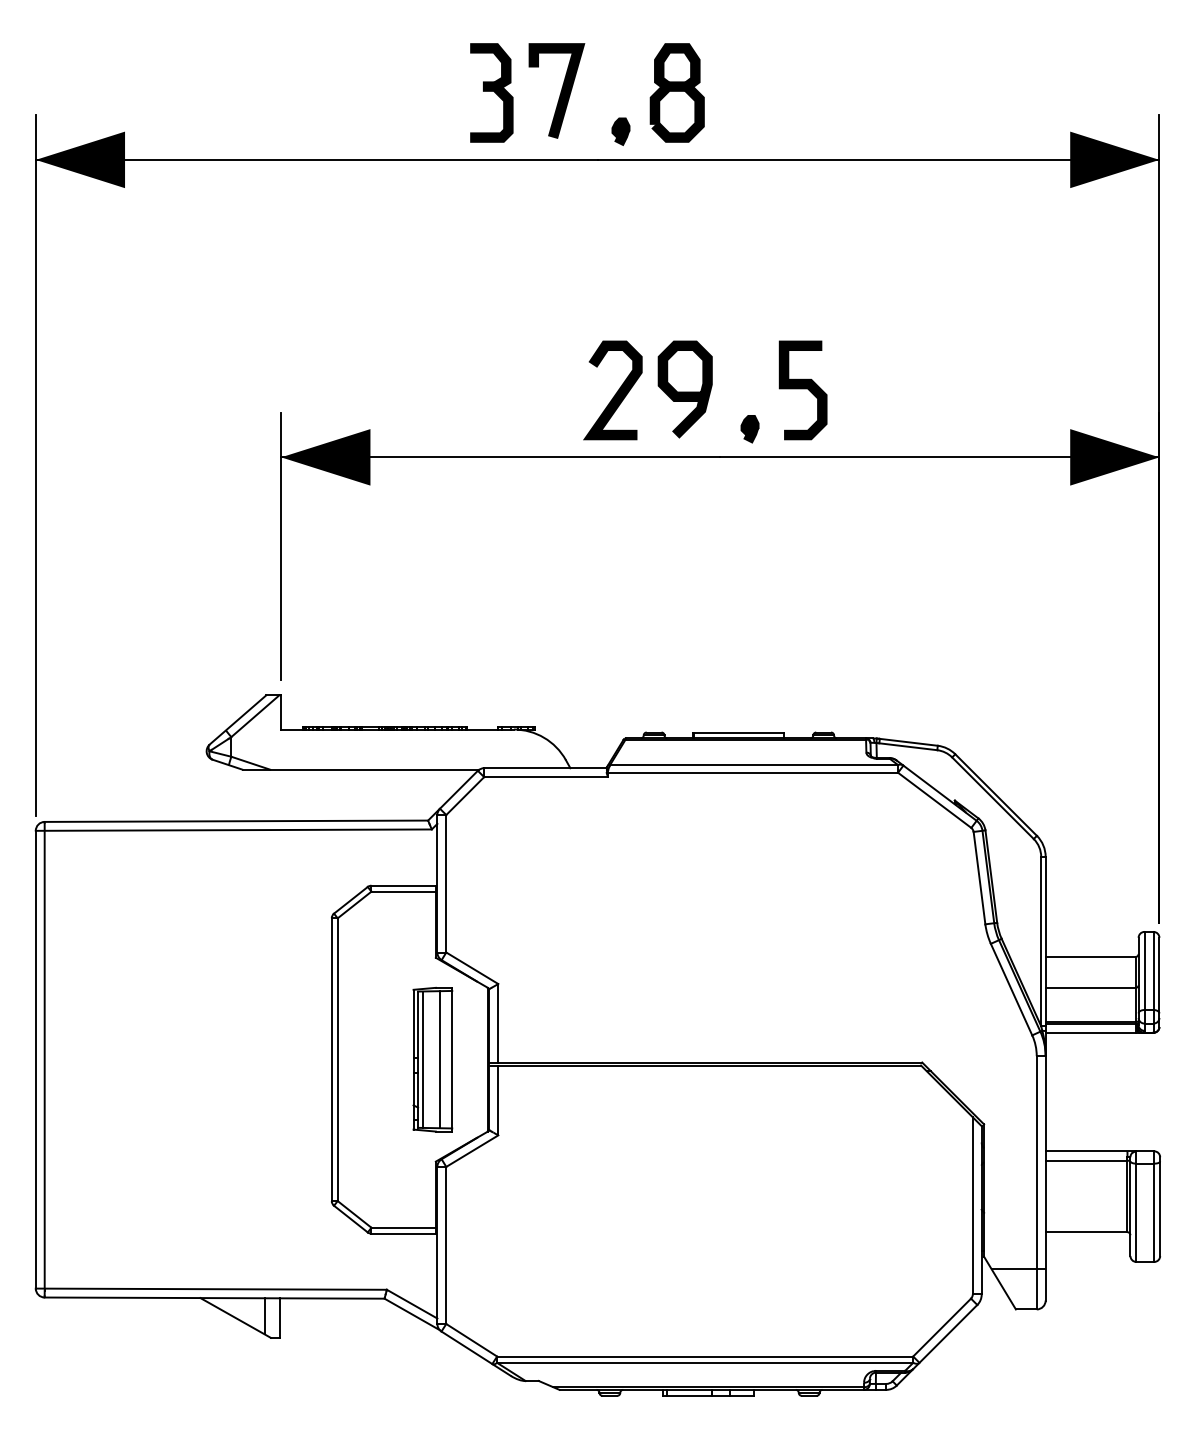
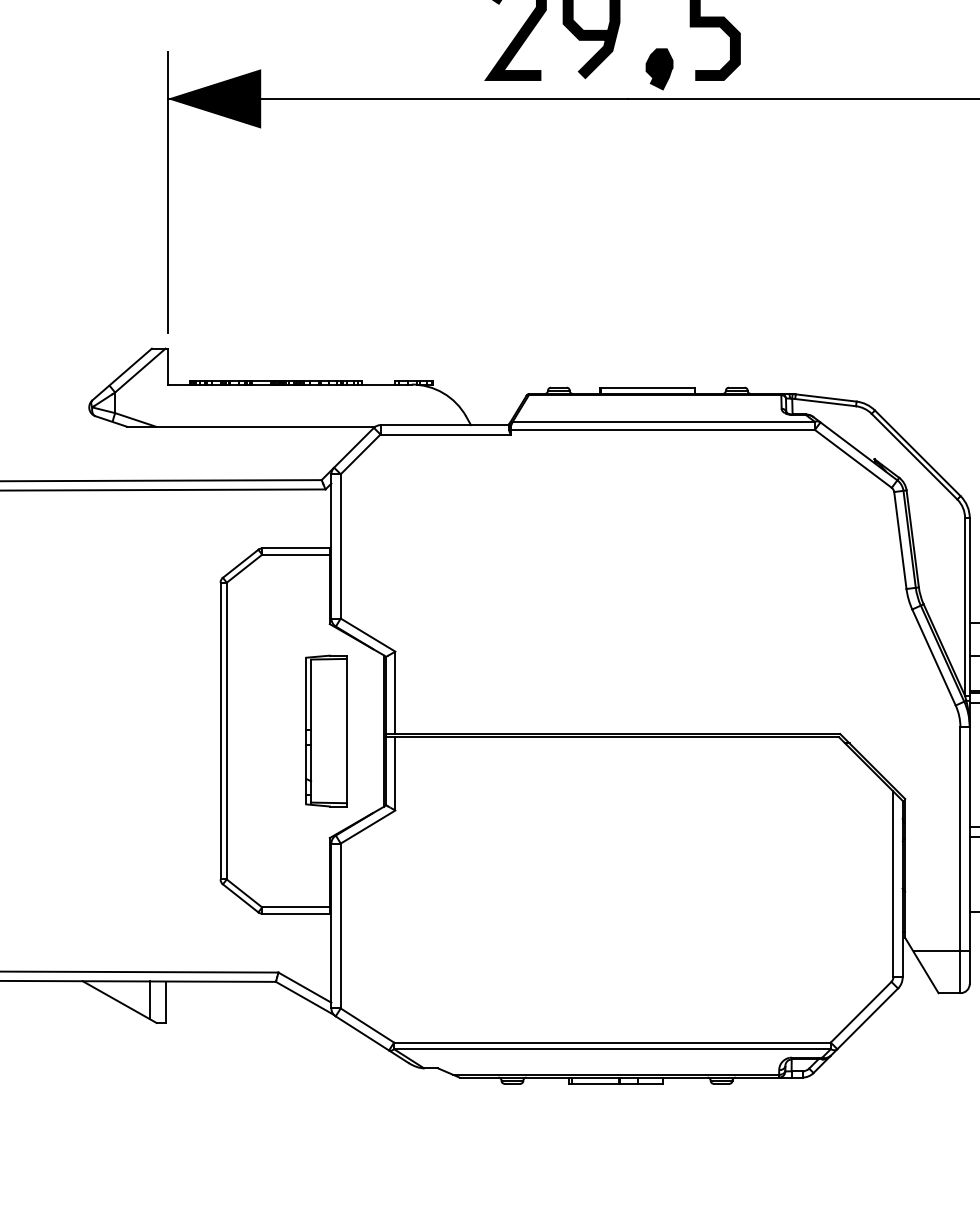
part: (749, 429) -> (658, 69), size x1.4
line: (422, 1059) -> (315, 730), removed
line: (440, 1059) -> (334, 730), removed

